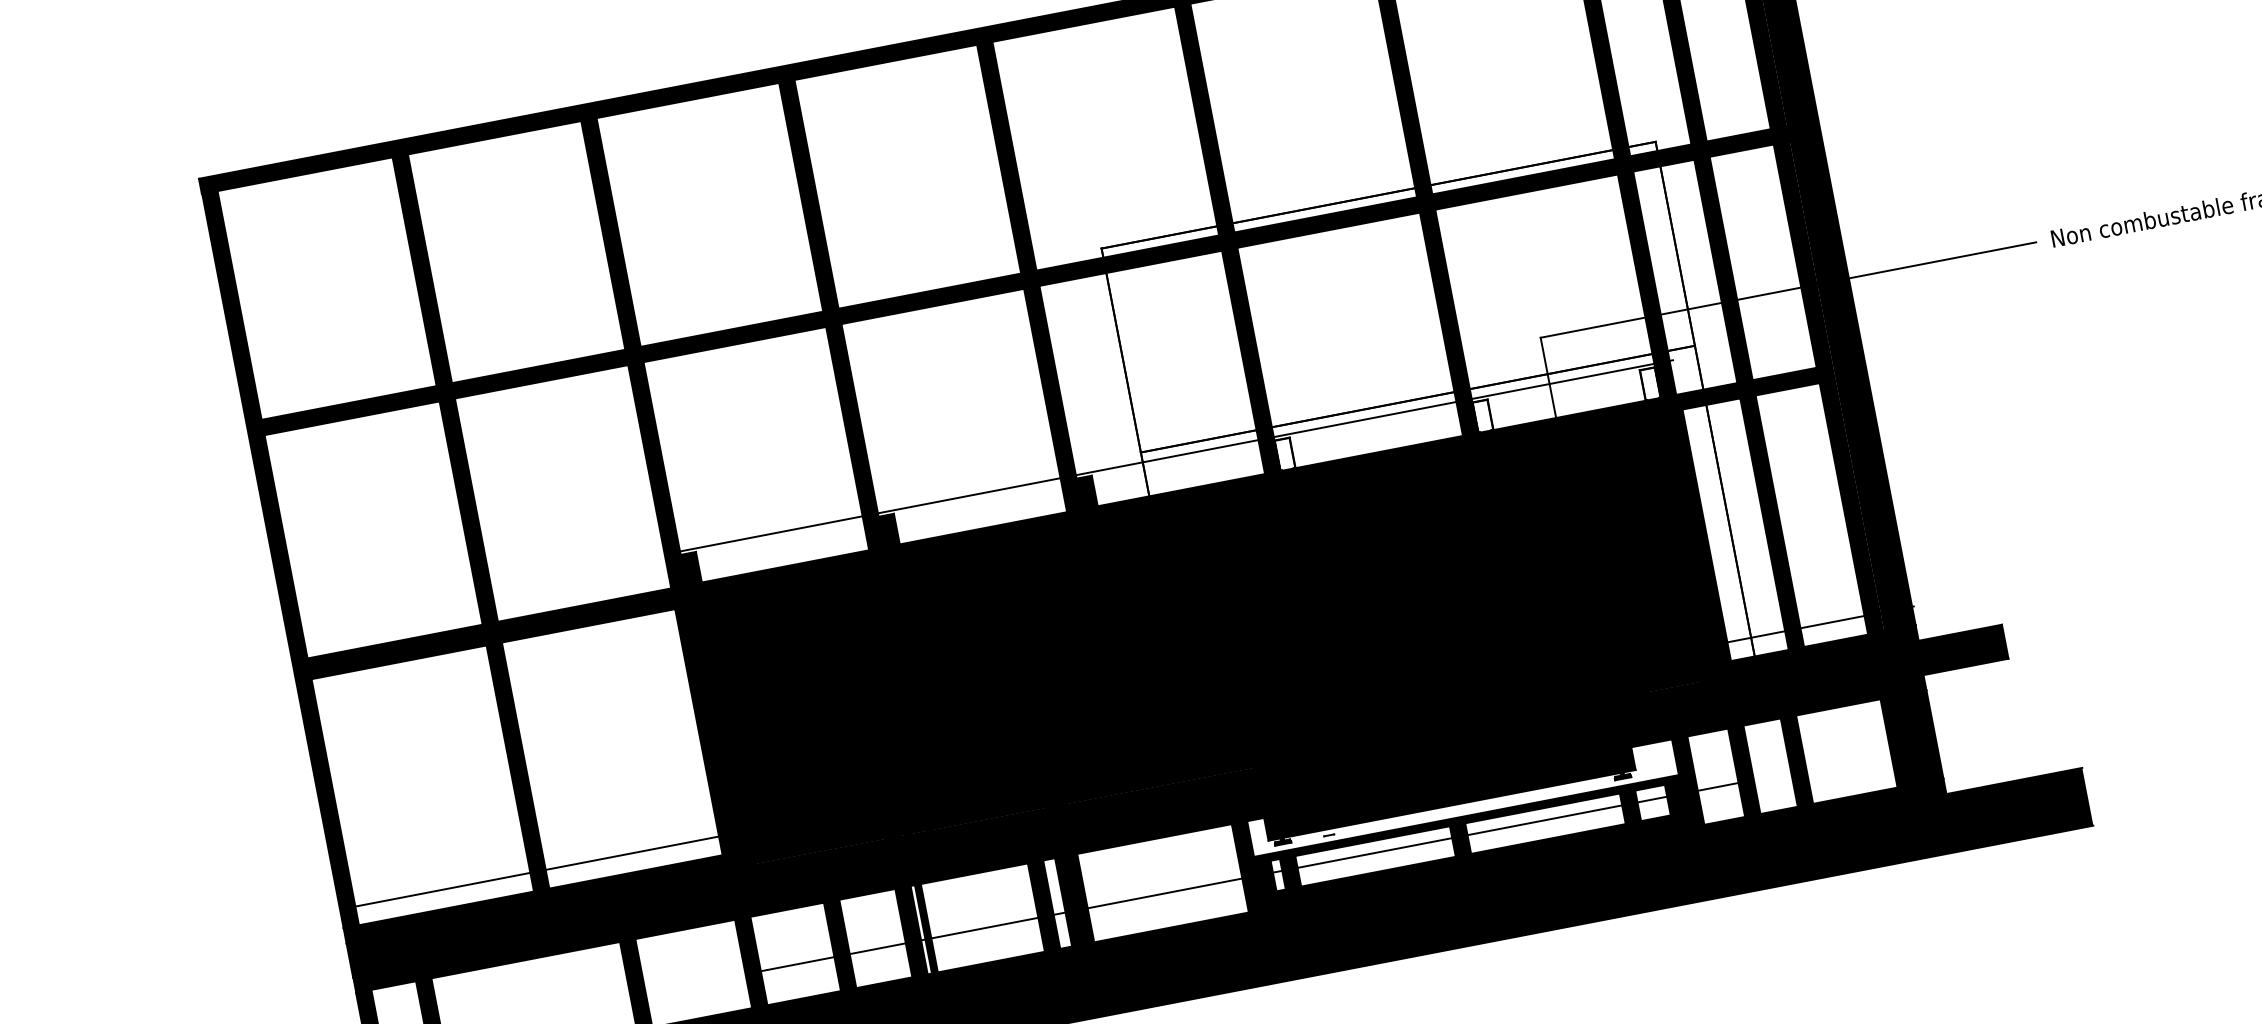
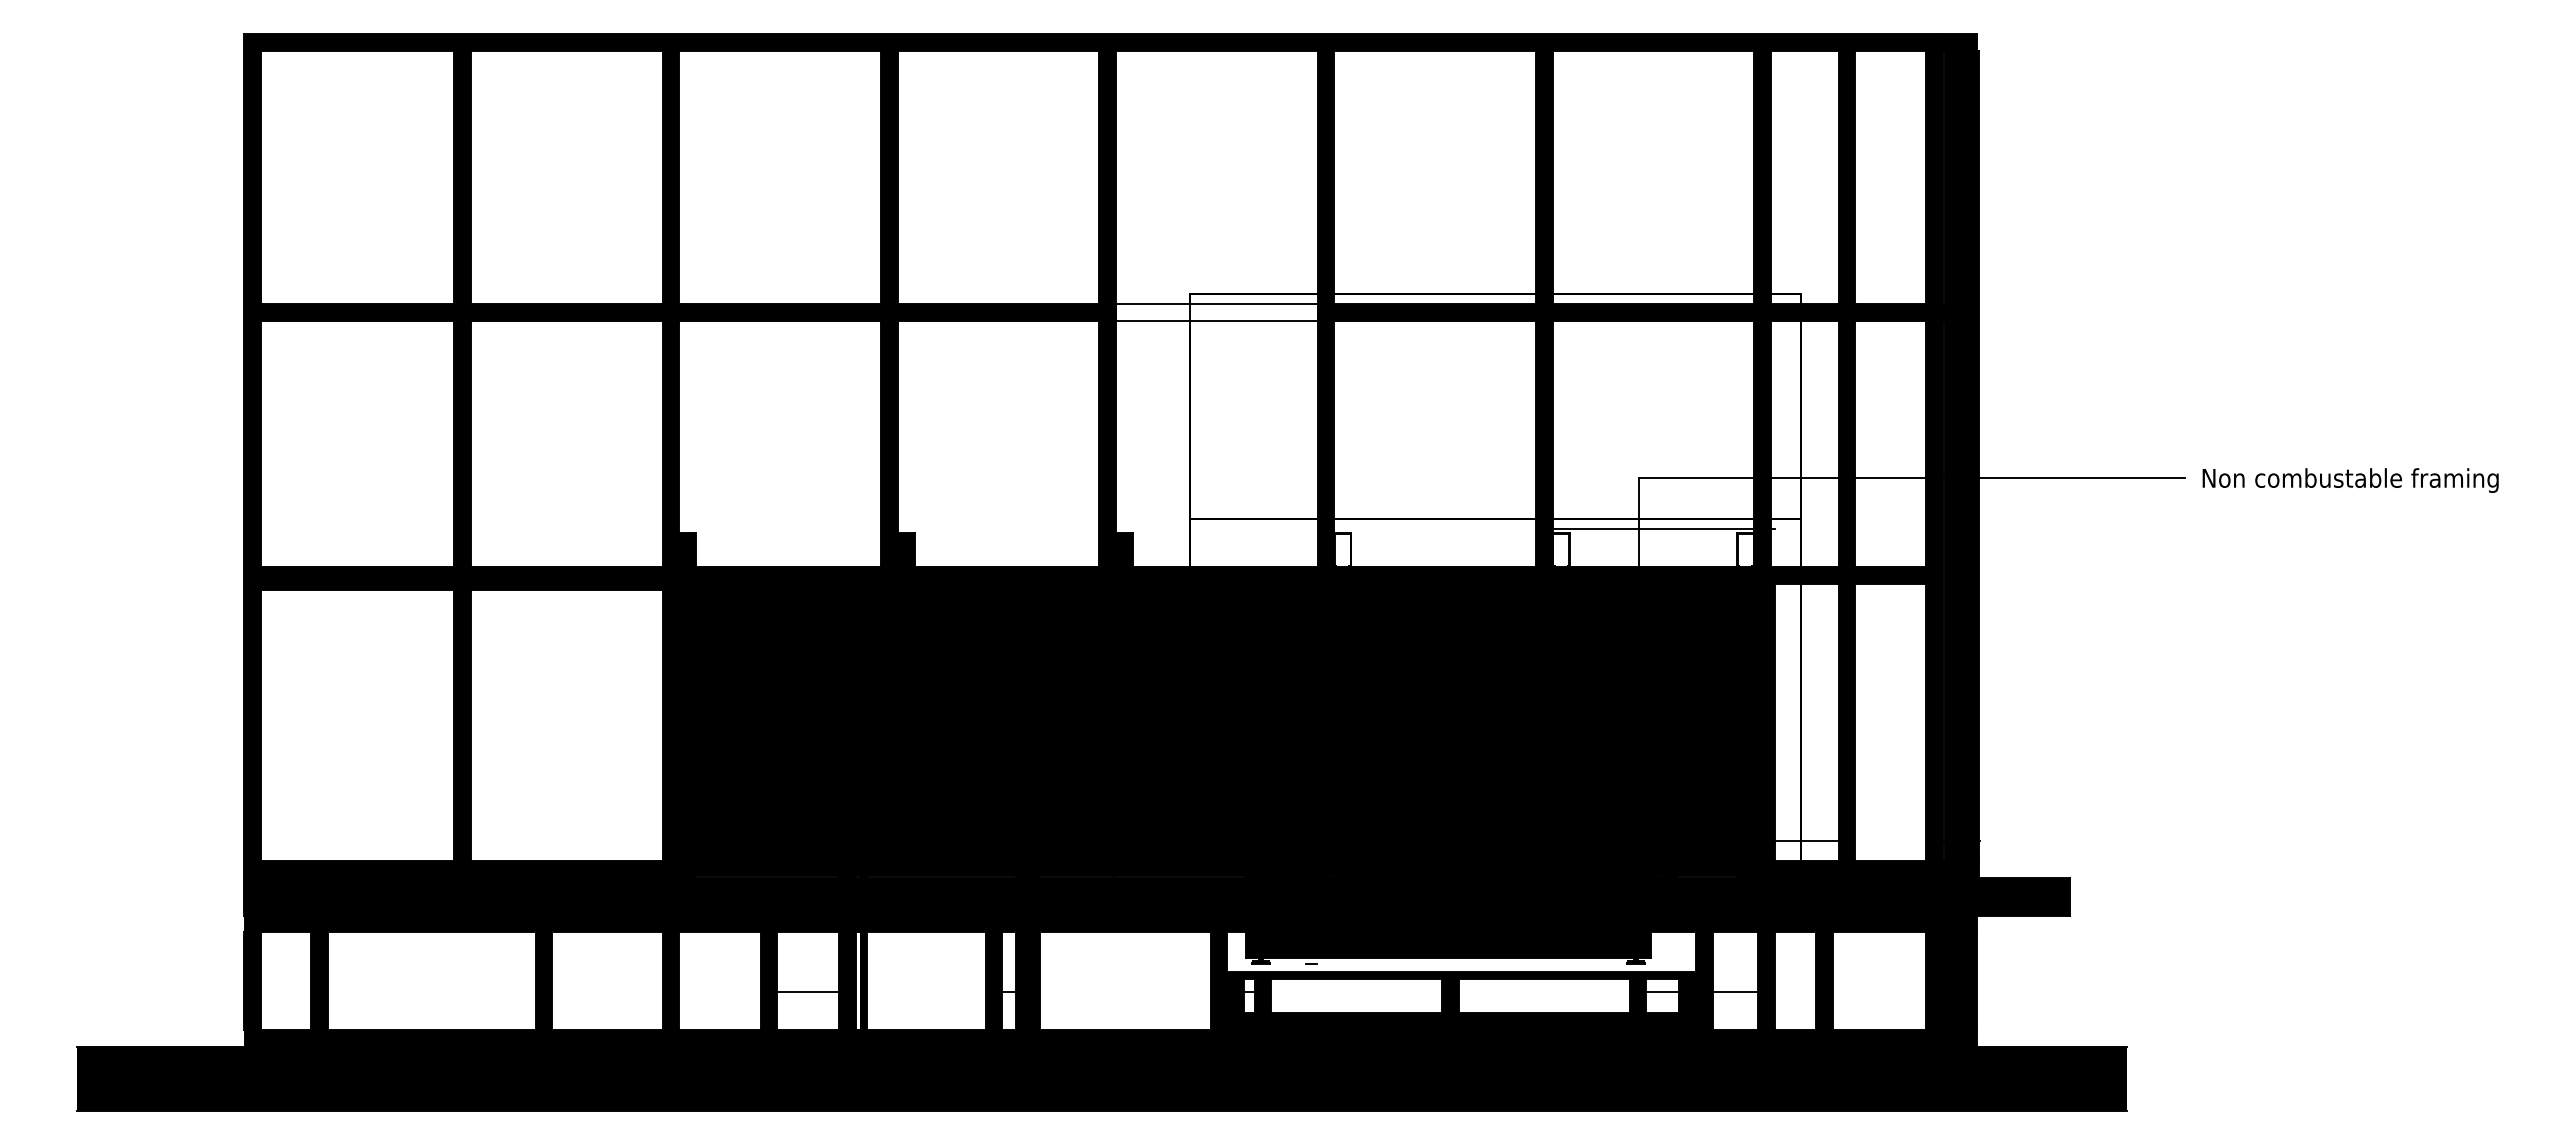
fill: (1128, 260) -> (1216, 311), removed
line: (1364, 419) -> (1434, 529), removed
line: (1166, 457) -> (1216, 529), removed
line: (969, 495) -> (998, 529), removed
line: (770, 534) -> (779, 529), removed
line: (1832, 622) -> (1890, 840), removed
line: (1544, 820) -> (1543, 992), removed
line: (631, 853) -> (566, 840), removed
line: (1374, 853) -> (1356, 992), removed
line: (442, 889) -> (357, 840), removed
line: (1161, 894) -> (1121, 992), removed
line: (979, 929) -> (920, 992), removed
line: (797, 964) -> (719, 992), removed

